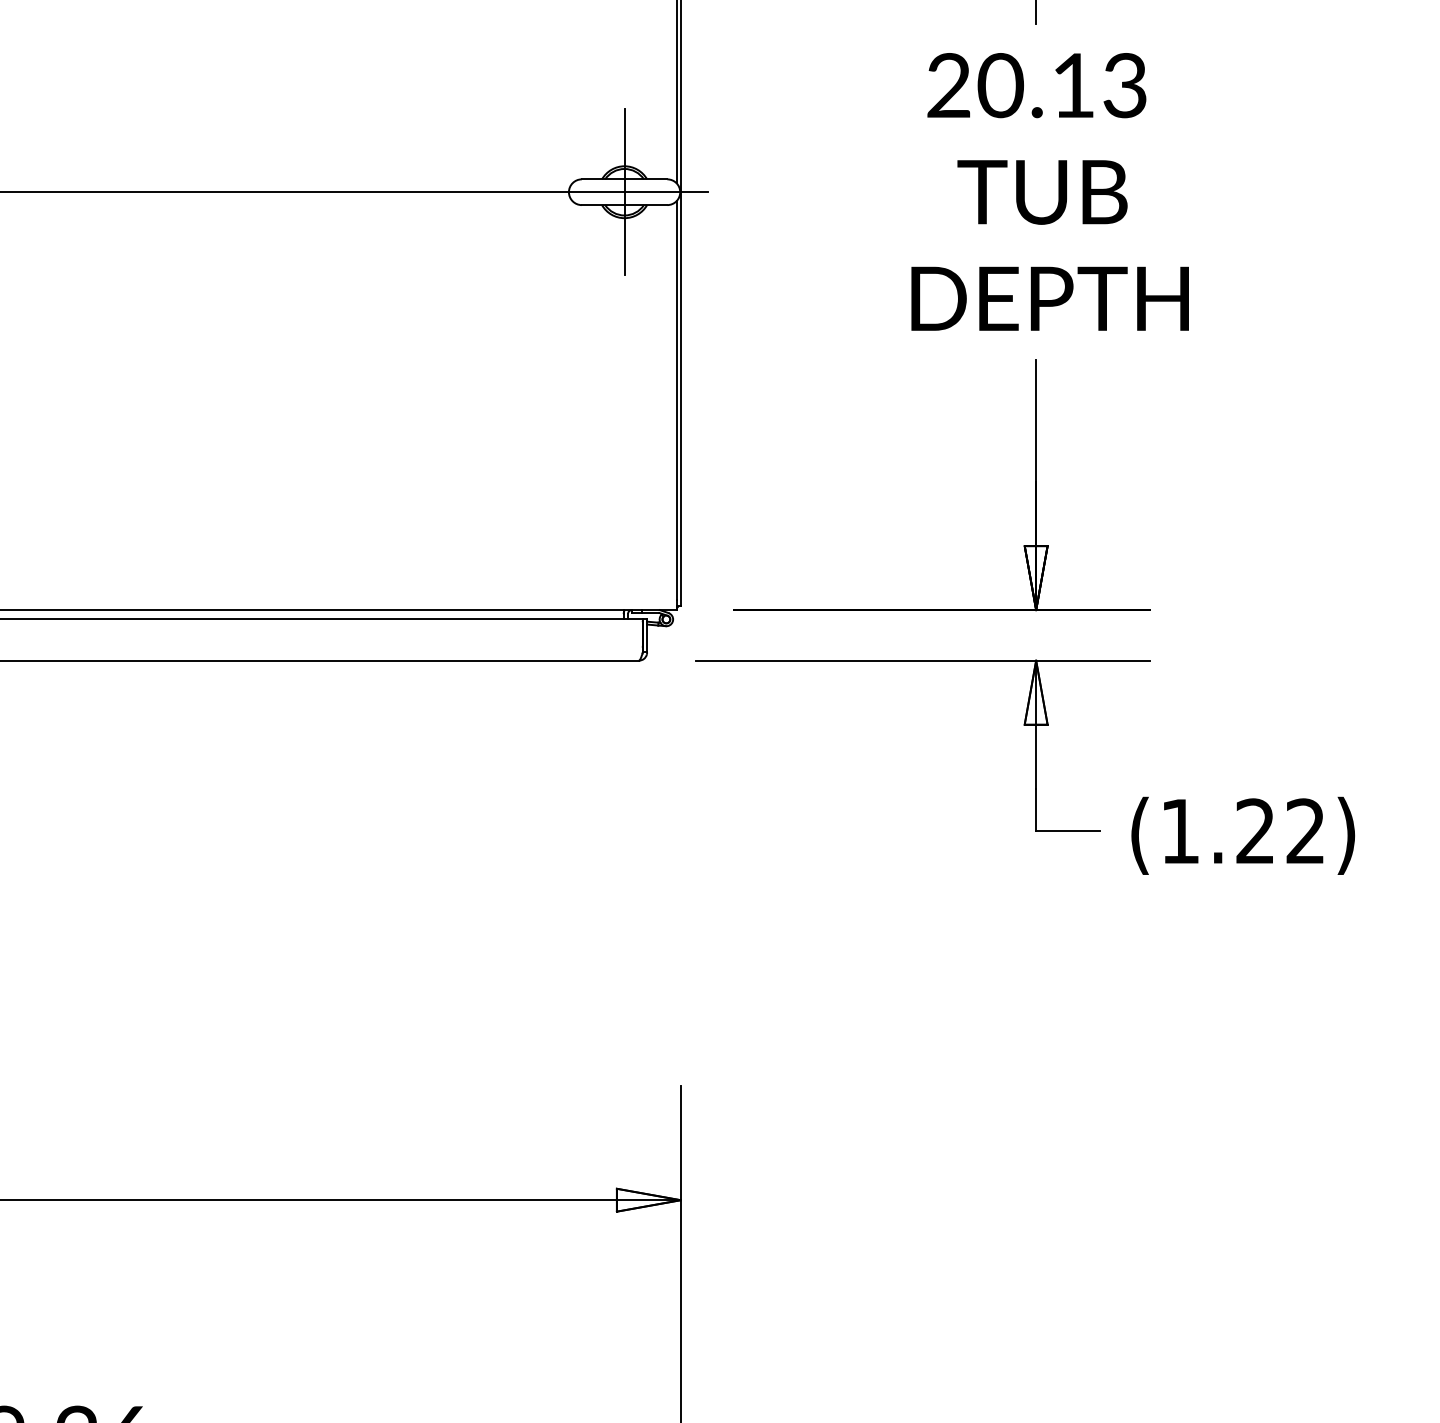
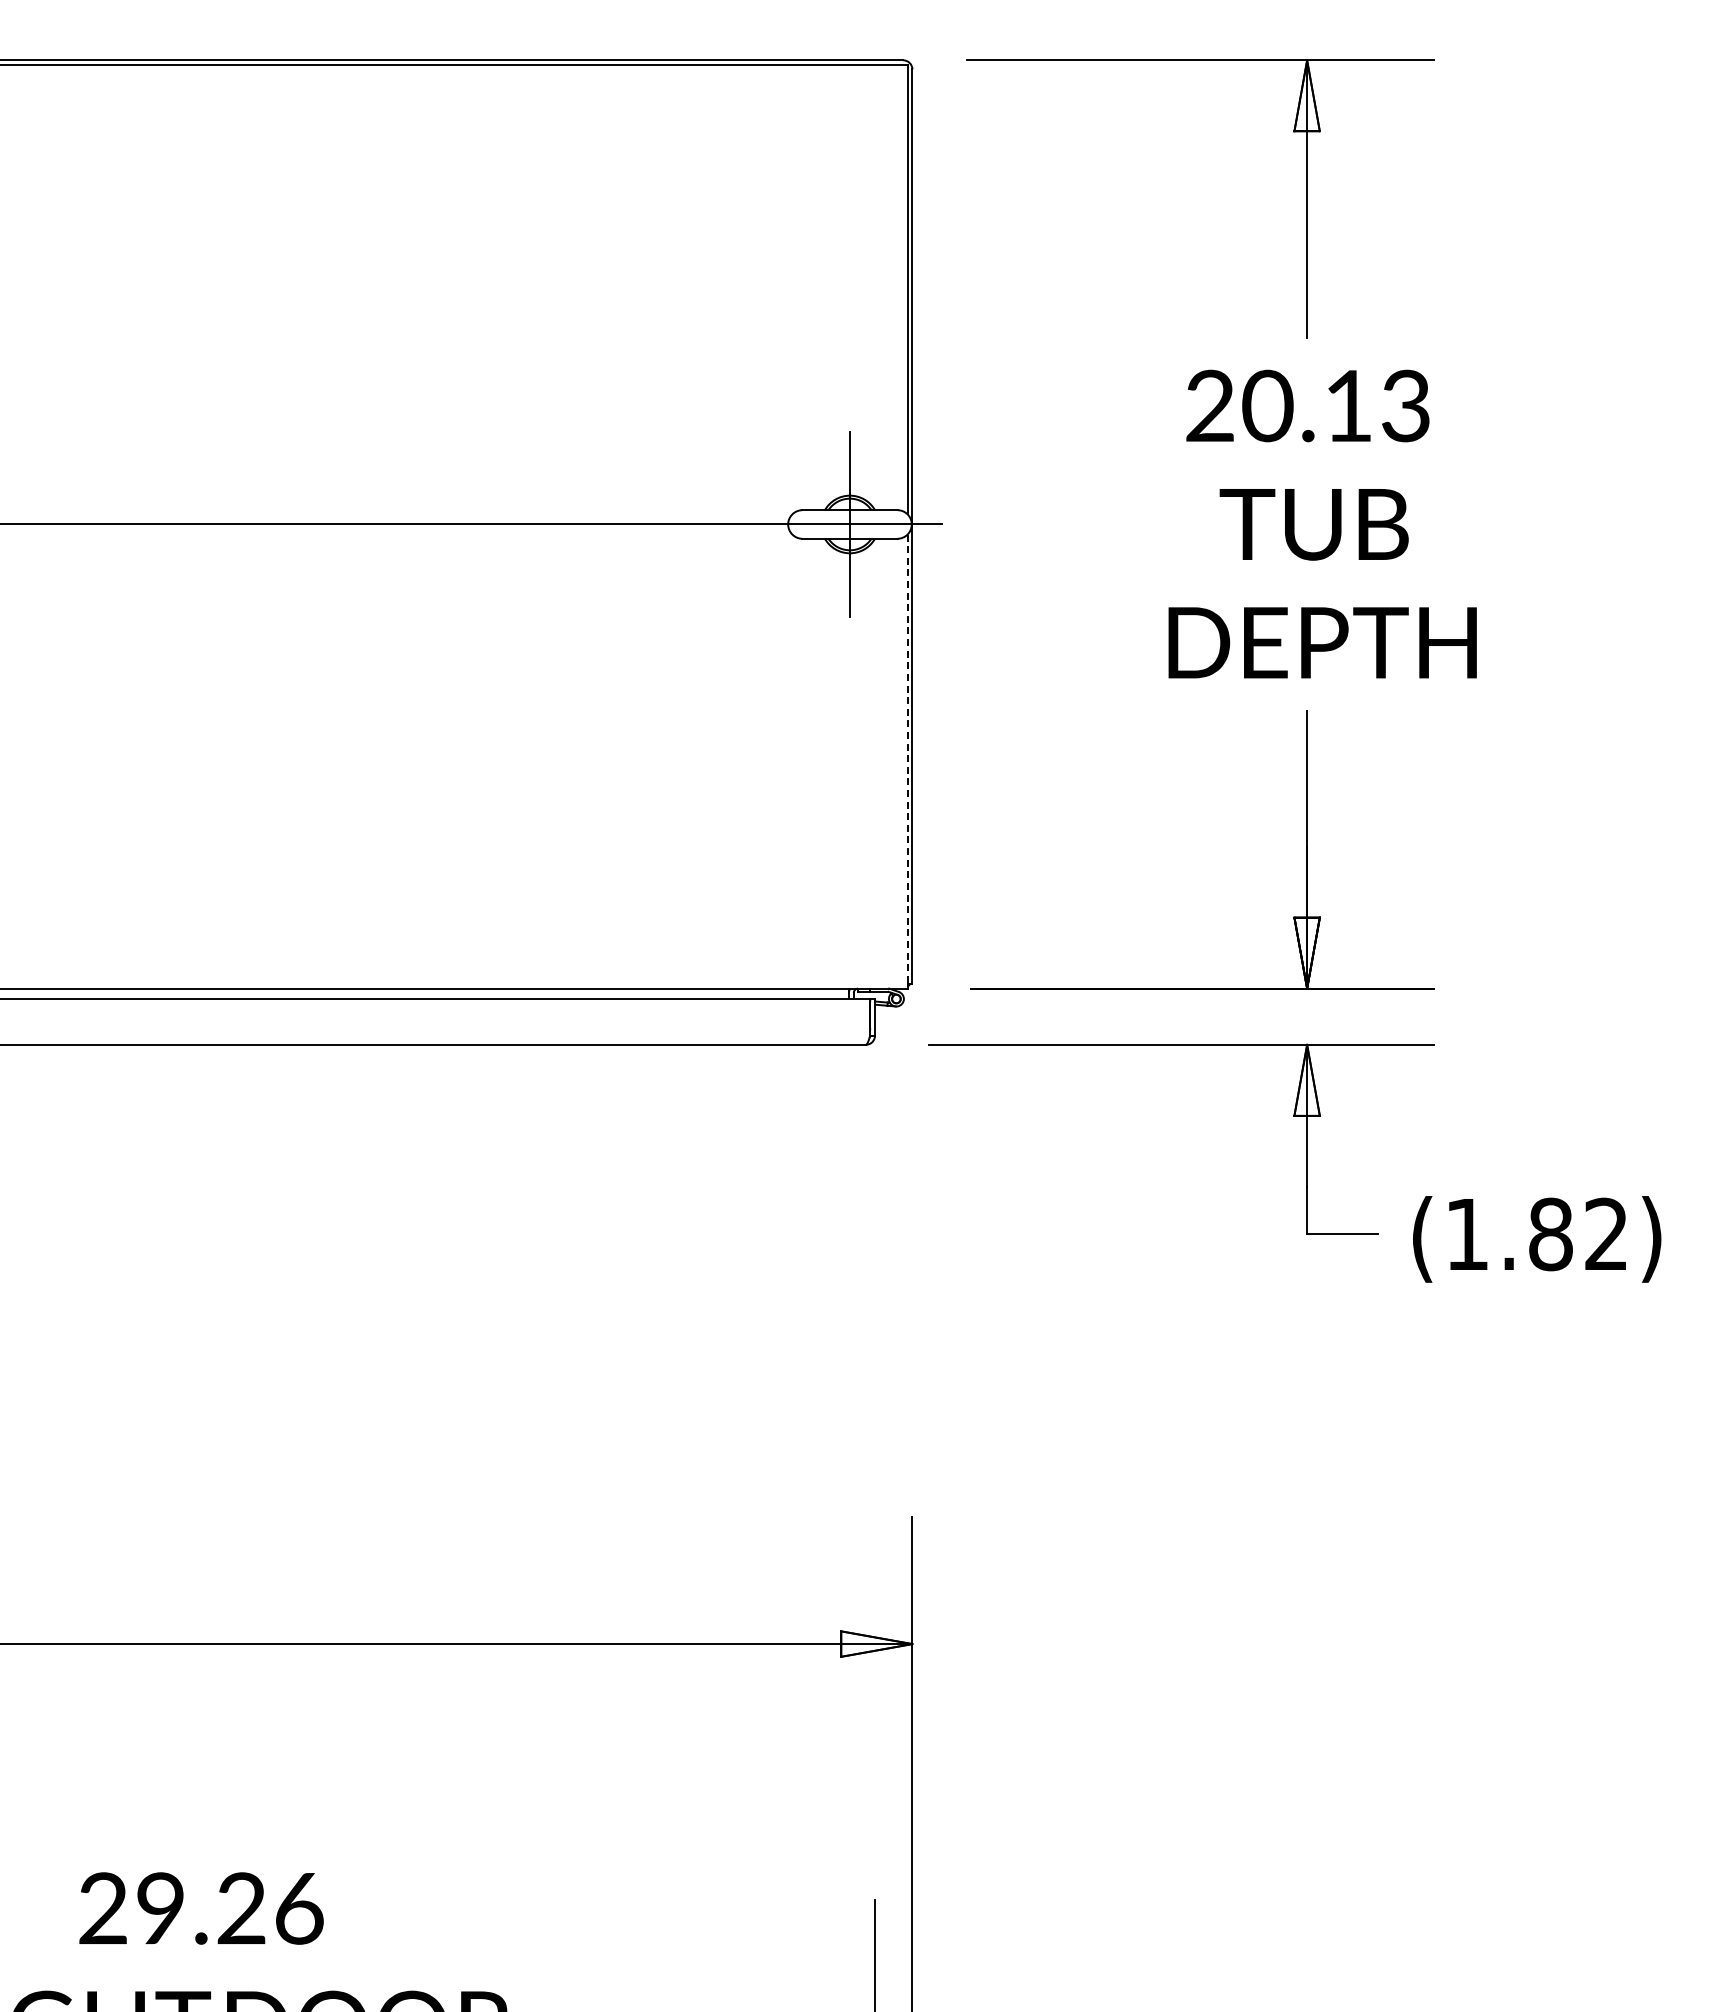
line: (676, 401) -> (907, 756), solid -> dashed
text: (1255, 831) -> (1550, 1234), (1.22) -> (1.82)

